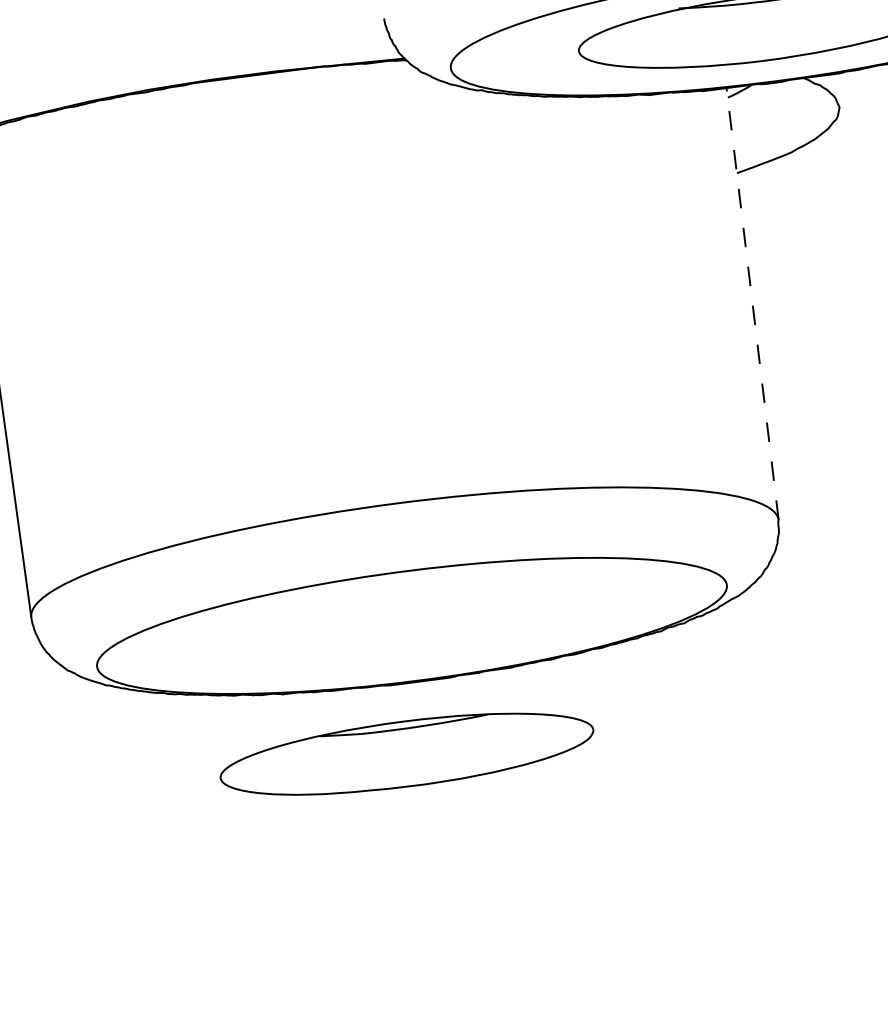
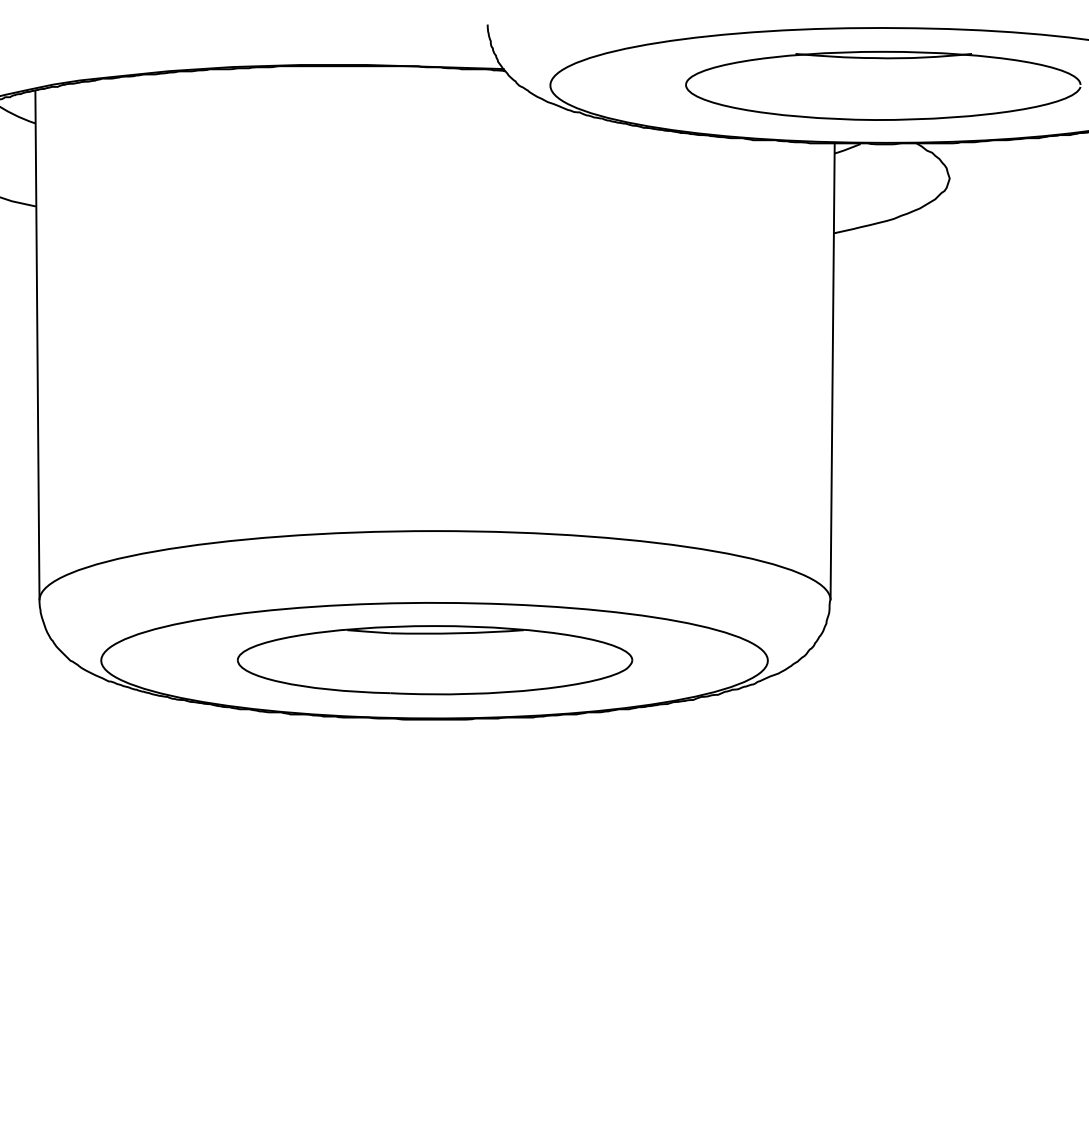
line: (752, 303) -> (832, 371), dashed -> solid
part: (407, 754) -> (435, 660), moved

